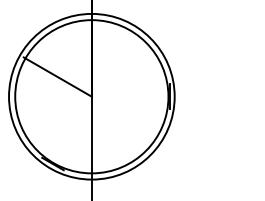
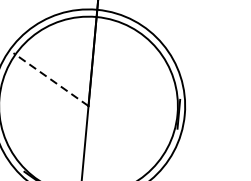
line: (57, 76) -> (50, 78), solid -> dashed

